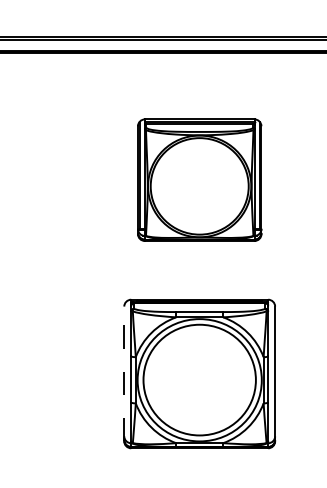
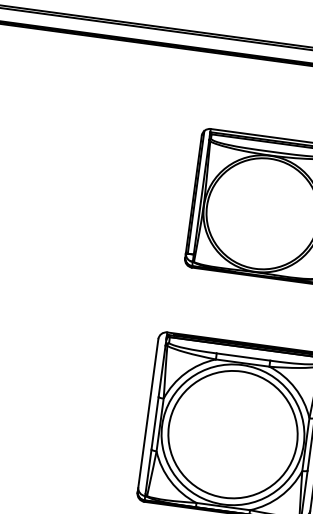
line: (124, 373) -> (148, 415), dashed -> solid

